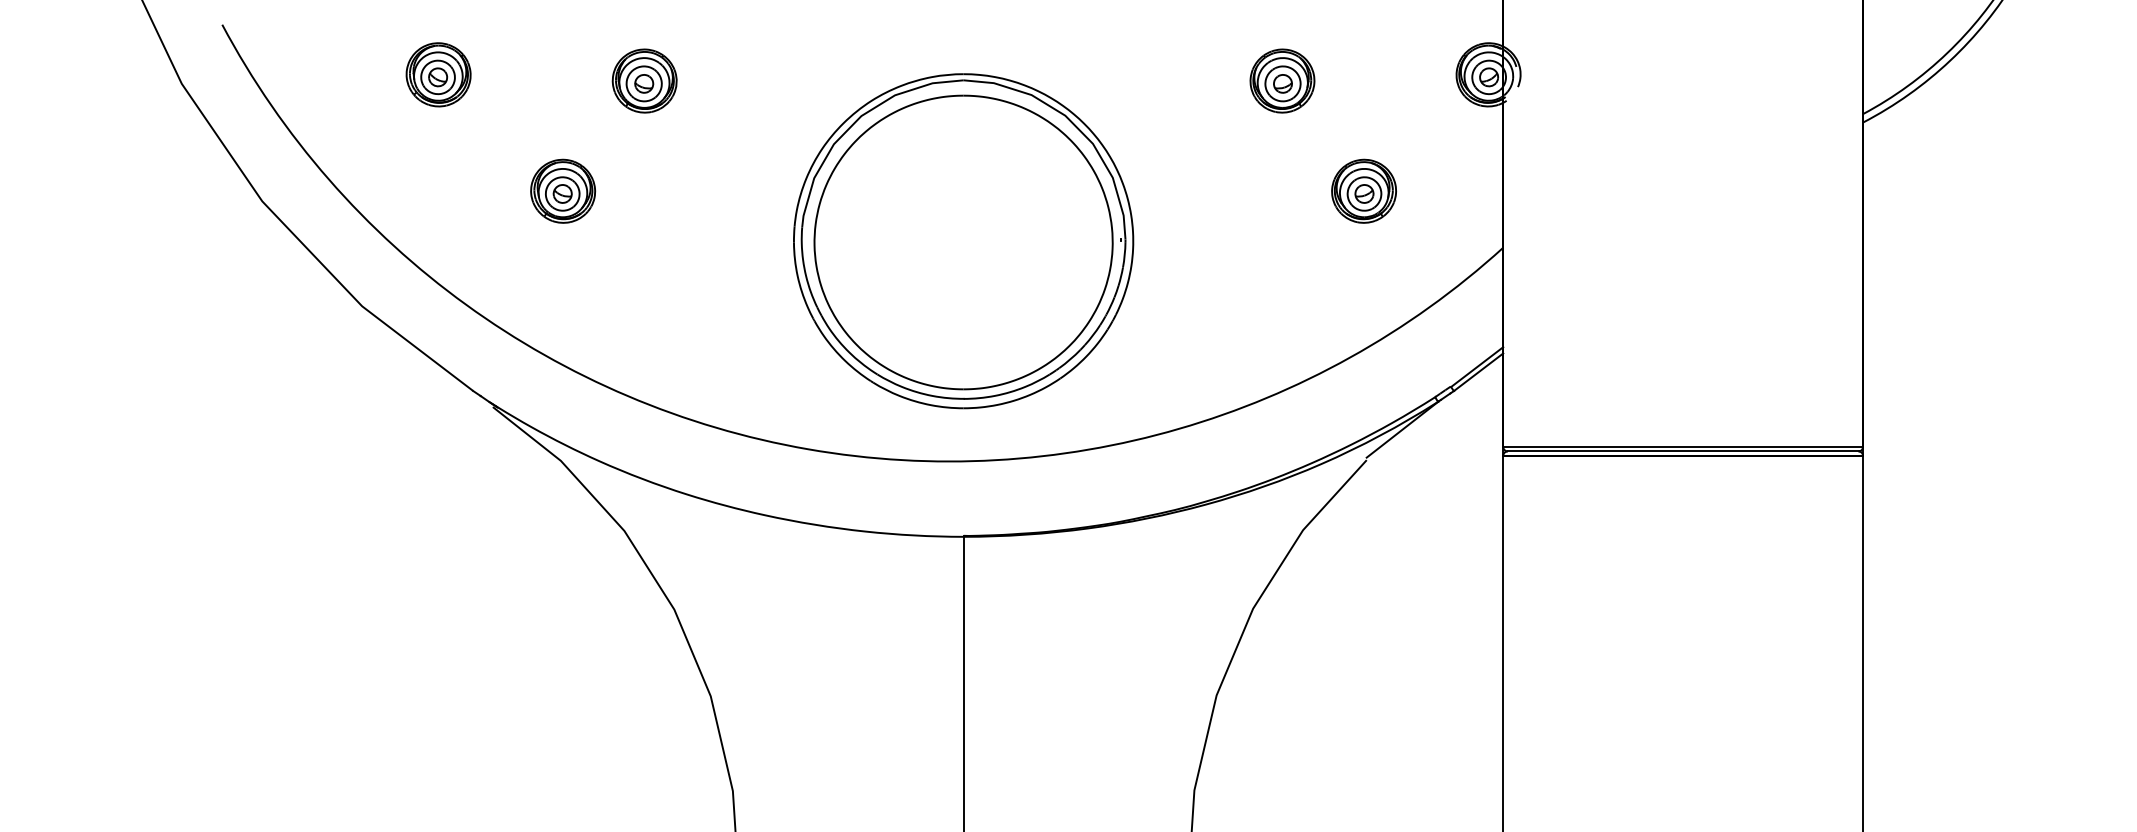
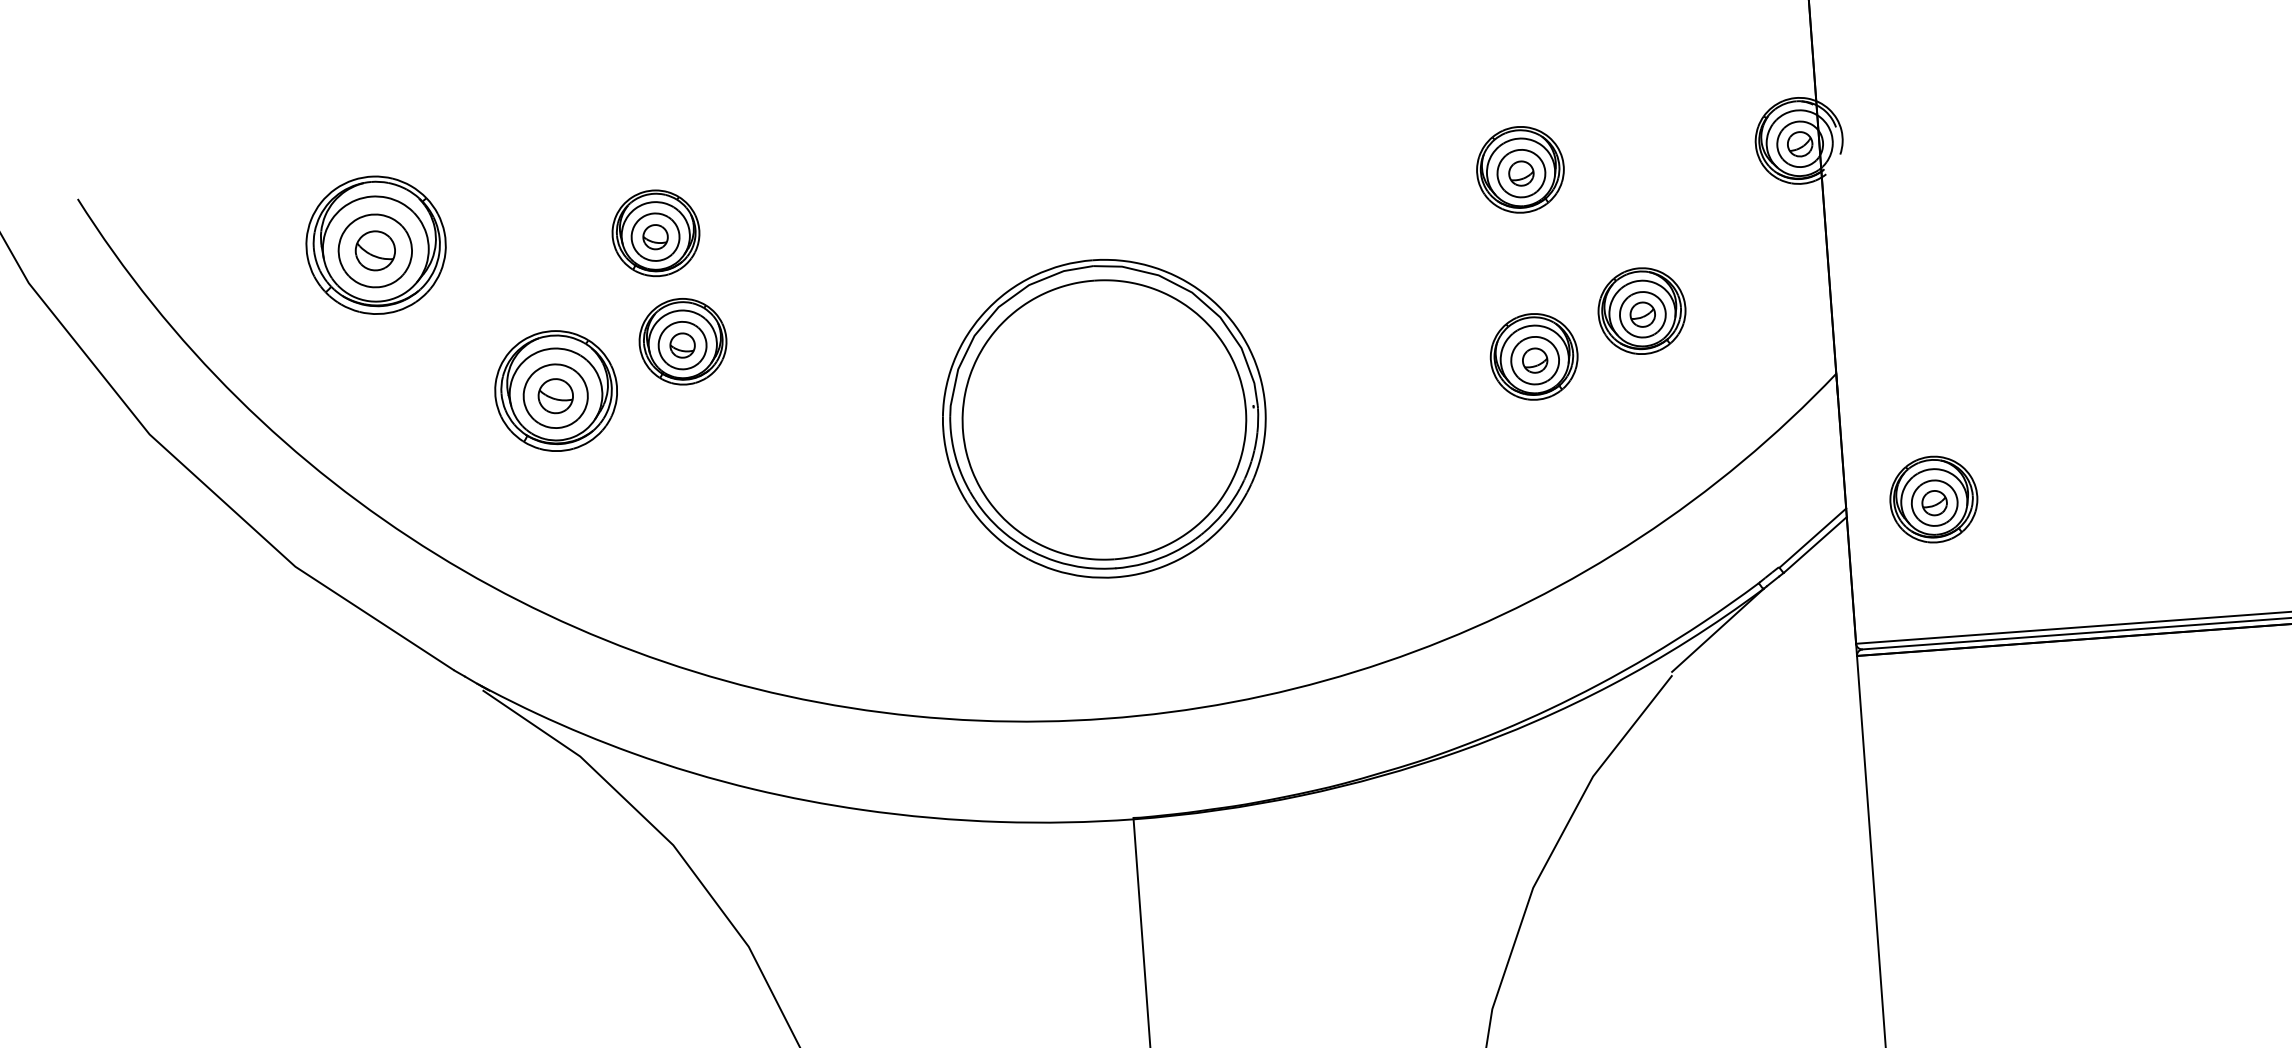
part: (438, 74) -> (375, 244), size x1.6
part: (658, 161) -> (682, 340), added
part: (563, 190) -> (556, 389), size x1.4
part: (1282, 218) -> (1534, 356), added
part: (963, 241) -> (1104, 419), size x0.7
part: (1567, 344) -> (1932, 498), added

